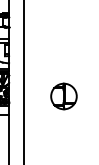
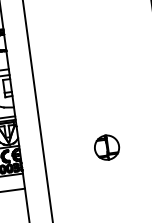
part: (63, 96) -> (106, 147), size x0.6

